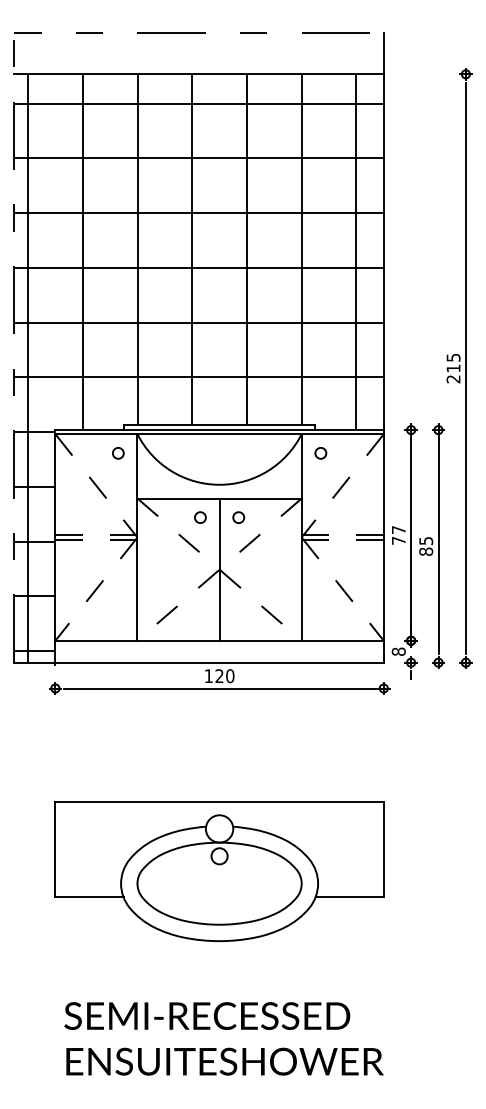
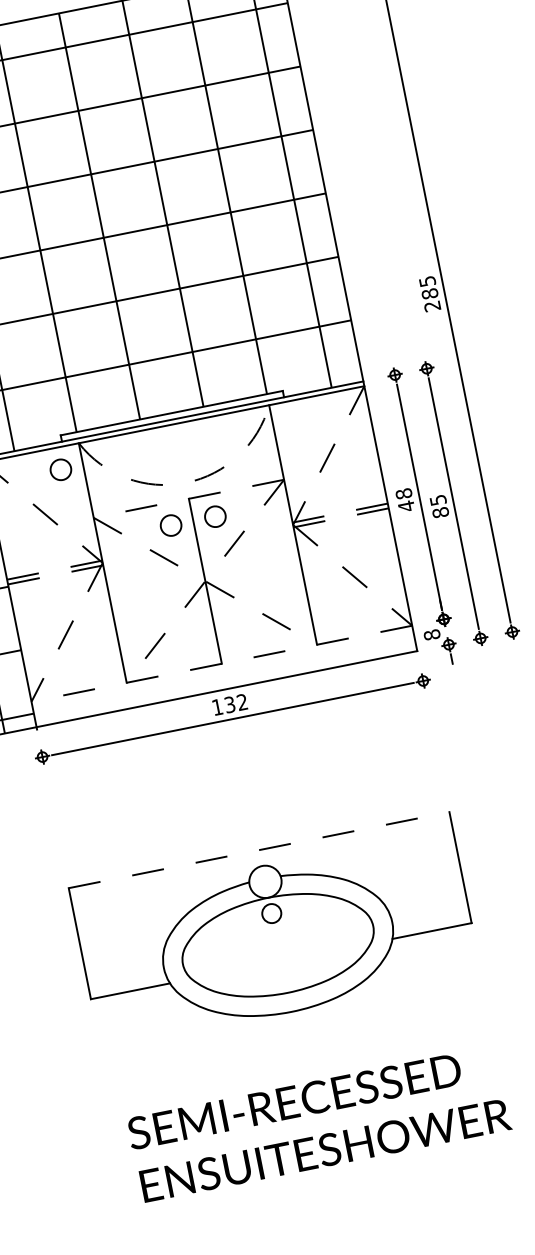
text: (453, 368) -> (429, 293), 215 -> 285
circle: (118, 453) -> (61, 470), size x1.6
circle: (320, 453) -> (295, 423), removed
arc: (219, 484) -> (185, 482), solid -> dashed
line: (219, 498) -> (188, 498), solid -> dashed
circle: (200, 517) -> (171, 525), size x1.6
circle: (238, 517) -> (215, 516), size x1.6
text: (398, 535) -> (404, 500), 77 -> 48
line: (219, 640) -> (221, 663), solid -> dashed
text: (224, 676) -> (235, 704), 120 -> 132
line: (220, 801) -> (260, 849), solid -> dashed

